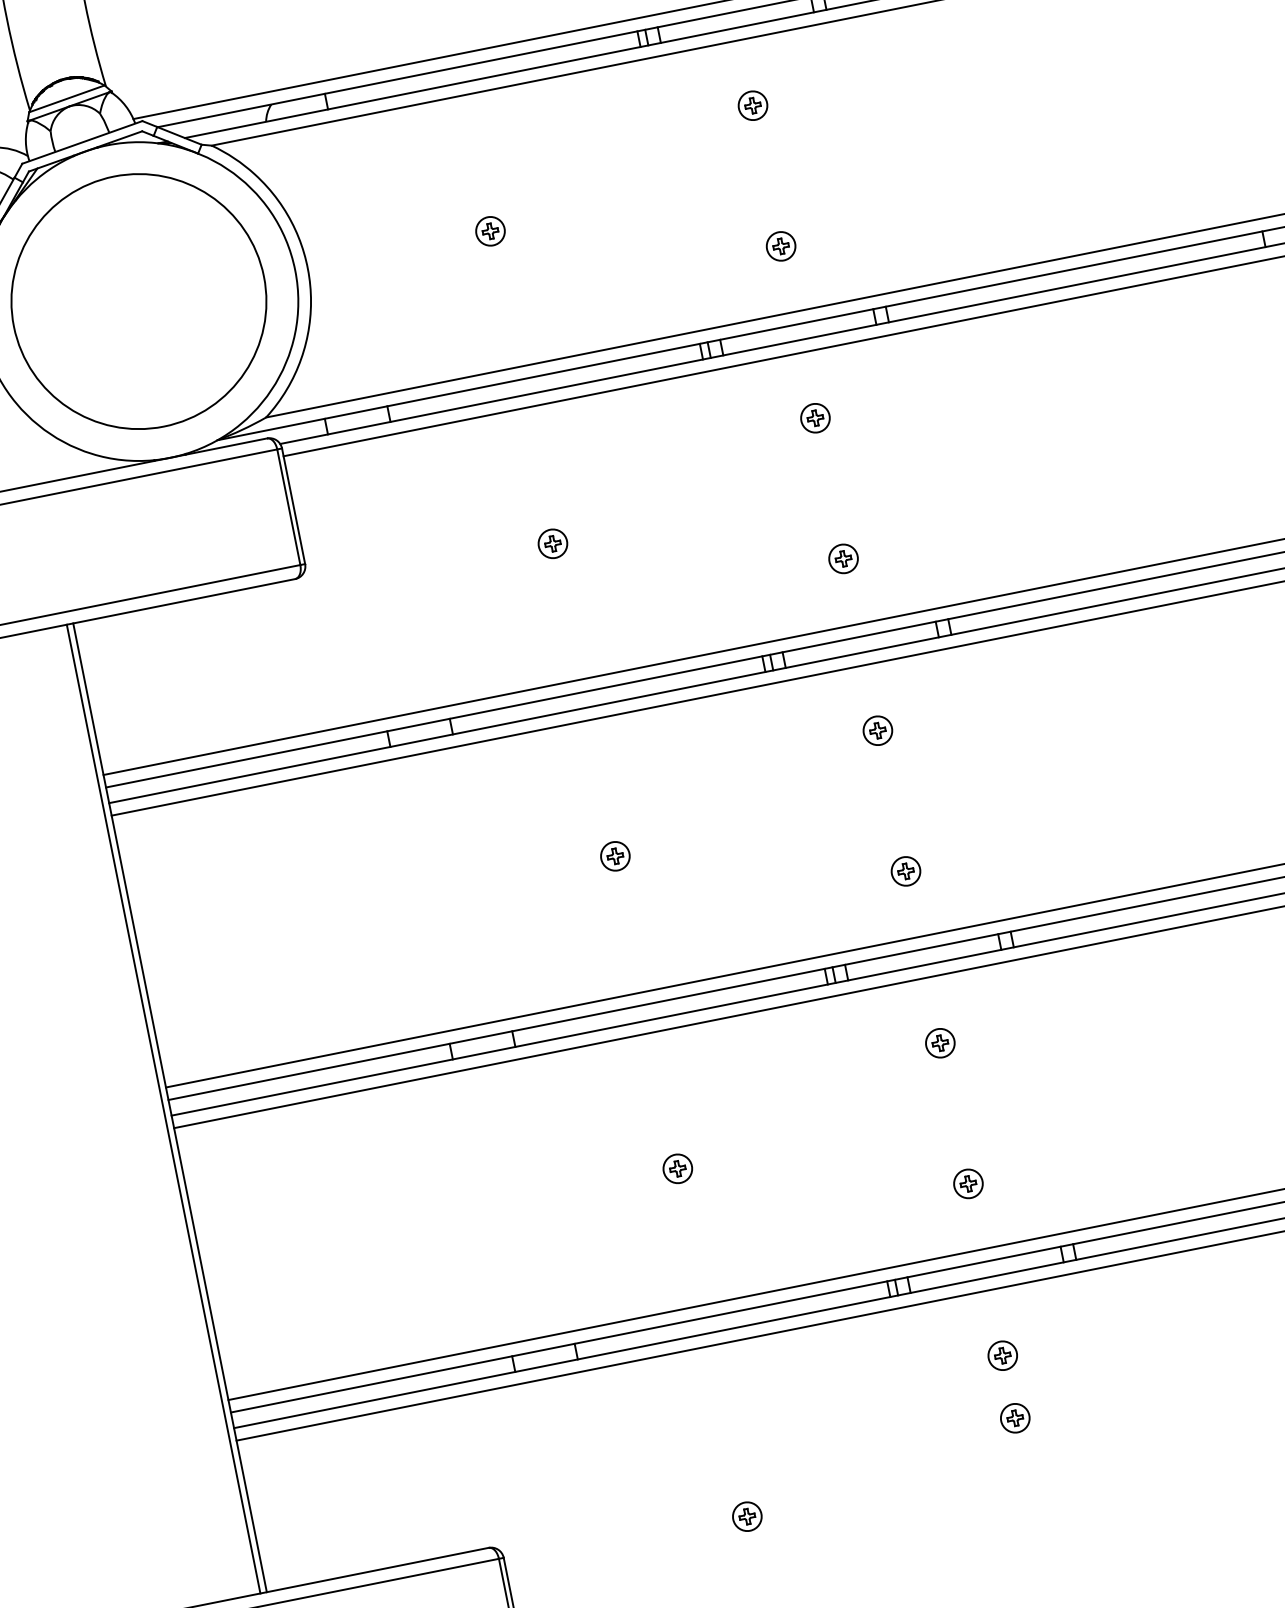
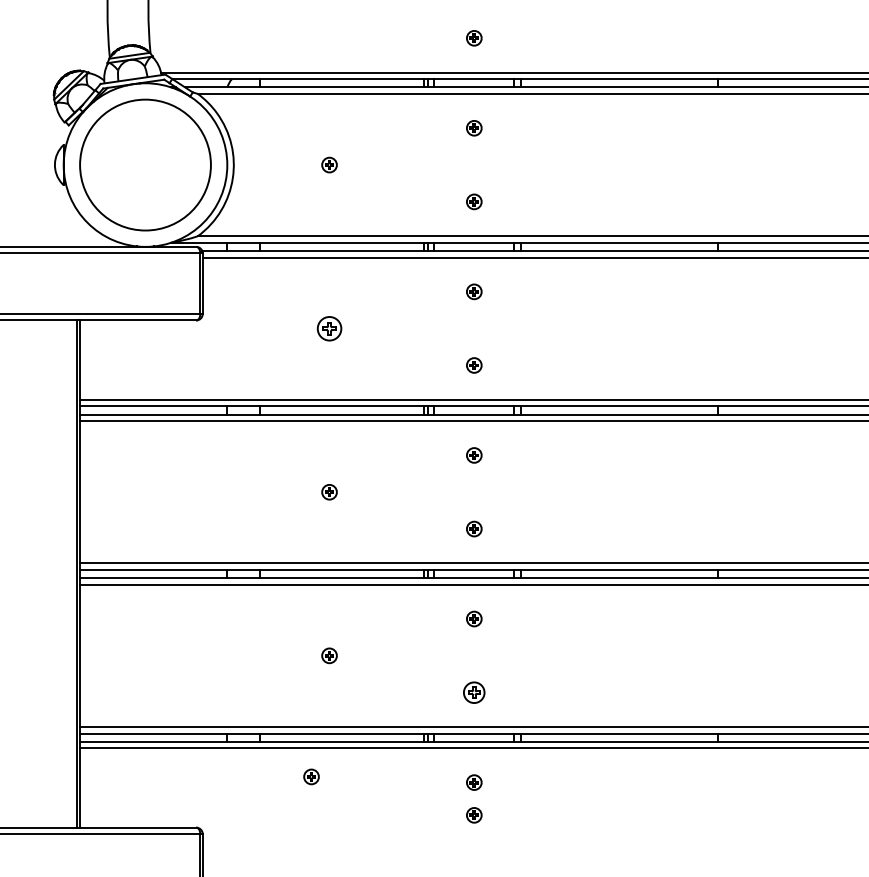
part: (552, 543) -> (329, 328), size x1.6
part: (968, 1183) -> (474, 692), size x1.4
part: (747, 1515) -> (311, 776), moved

